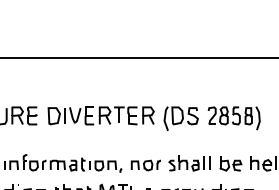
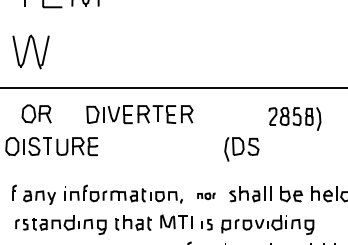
part: (100, 115) -> (139, 114), moved
part: (233, 117) -> (294, 118), moved
part: (145, 165) -> (206, 196), size x0.6

